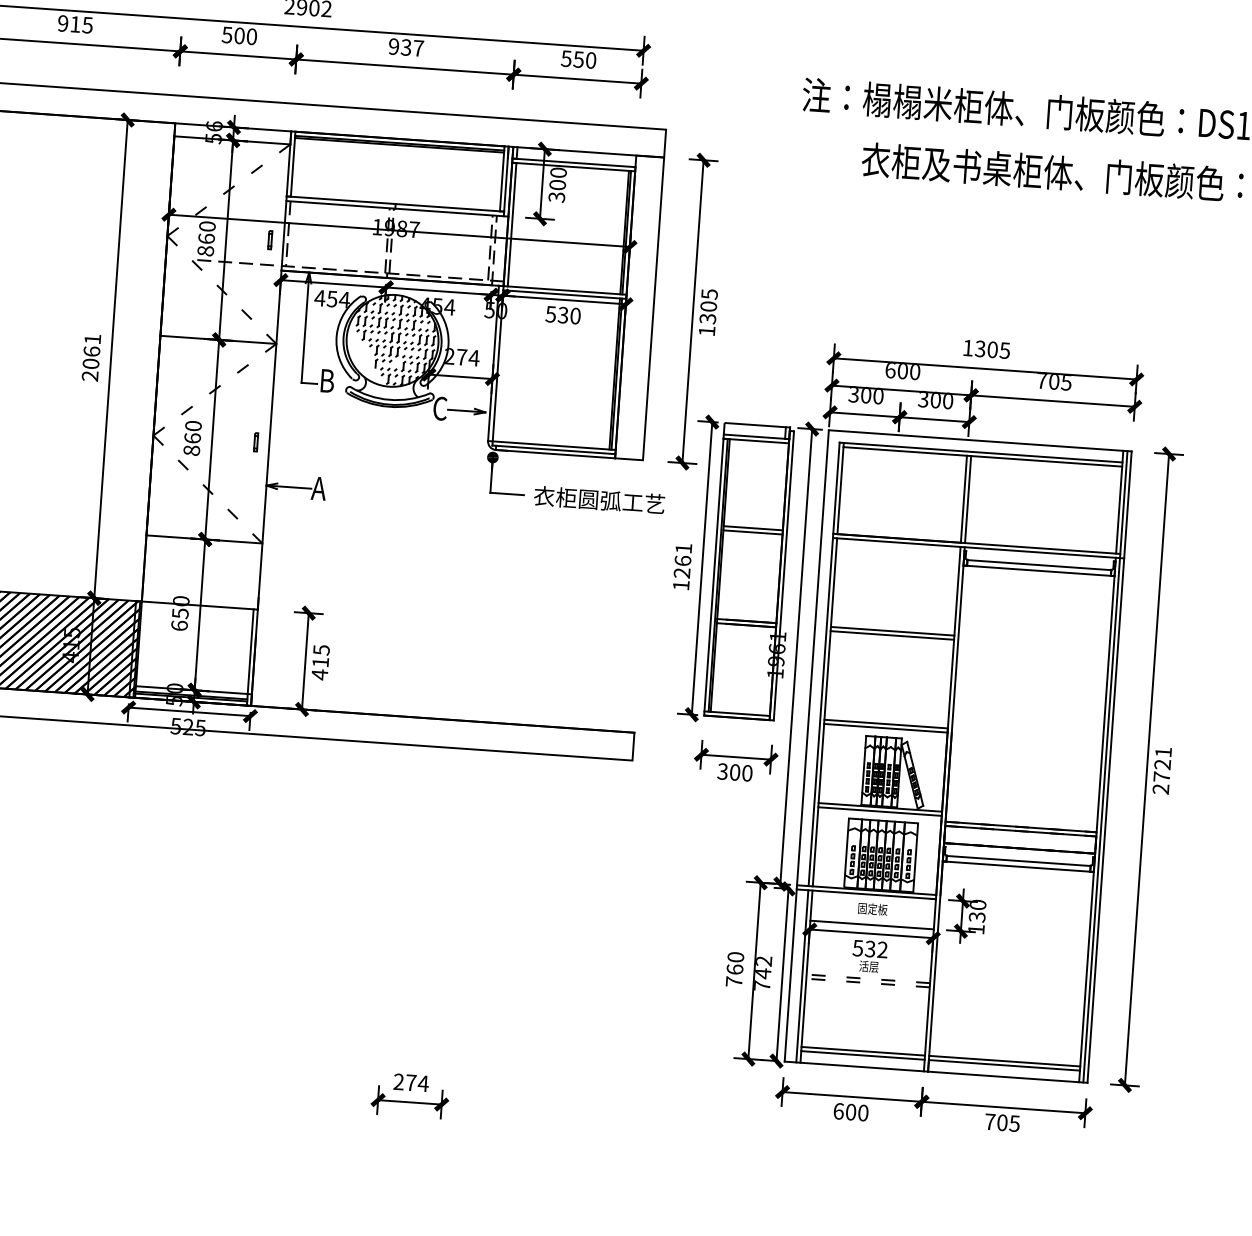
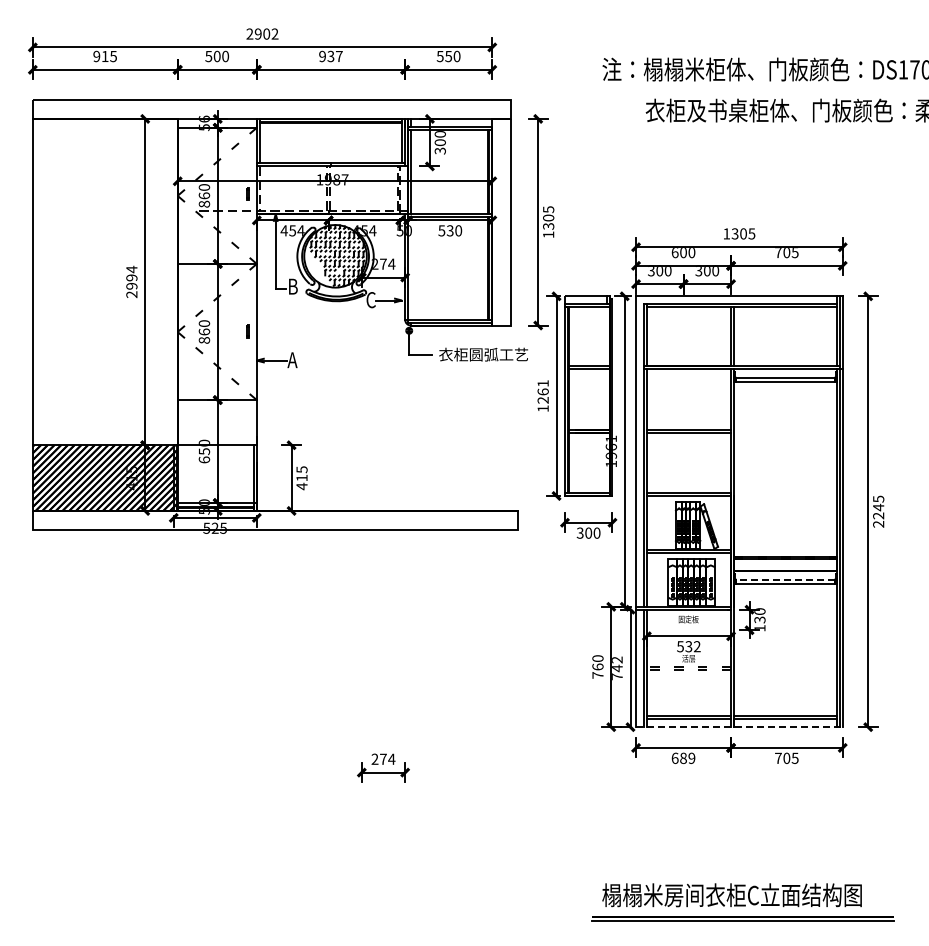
text: (91, 350) -> (131, 277), 2061 -> 2994
text: (1162, 764) -> (878, 507), 2721 -> 2245
line: (1017, 860) -> (784, 579), solid -> dashed
line: (871, 925) -> (688, 630), removed
line: (936, 1072) -> (739, 727), solid -> dashed
text: (856, 1112) -> (687, 758), 600 -> 689

